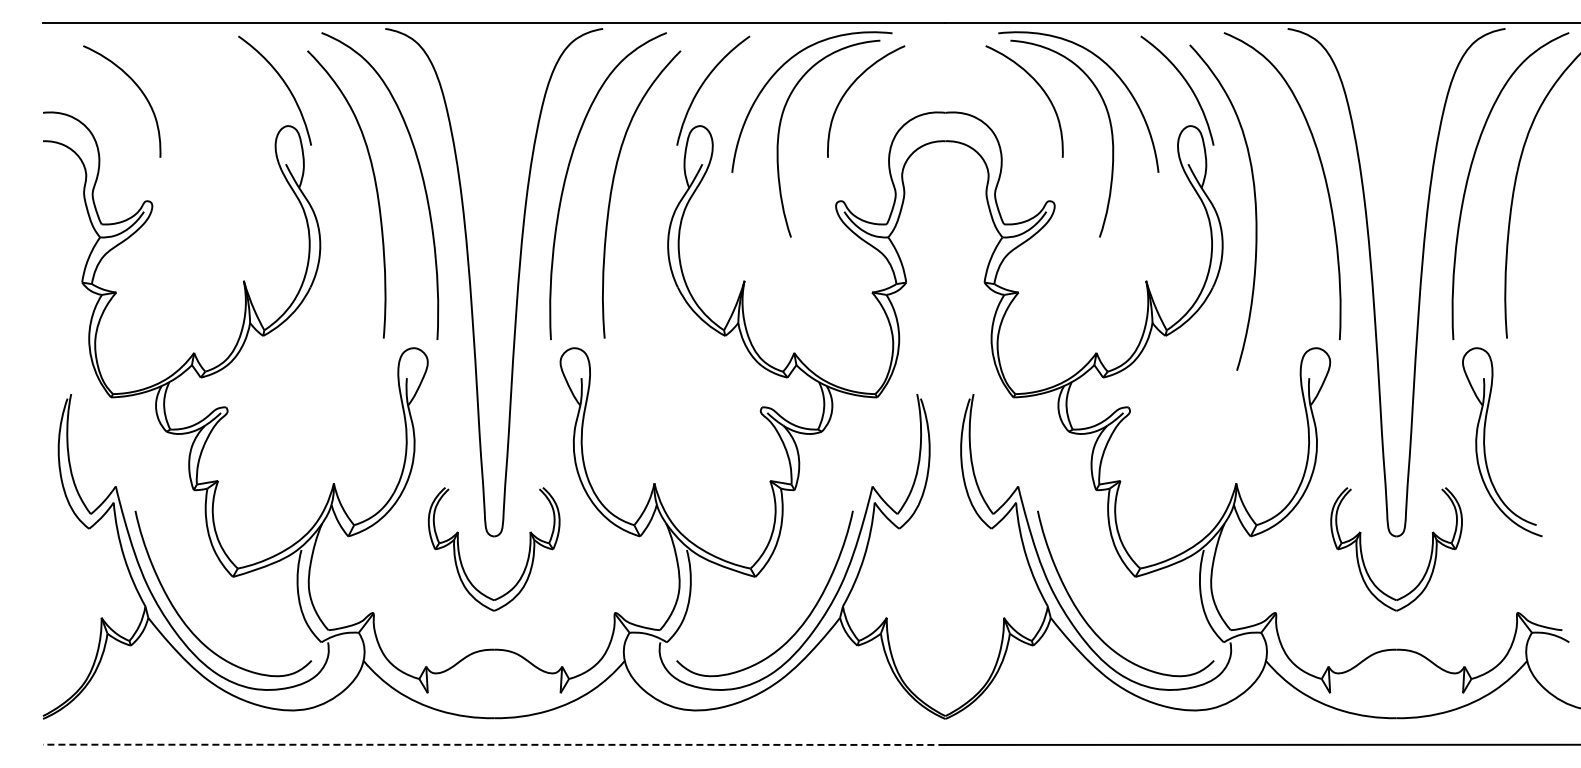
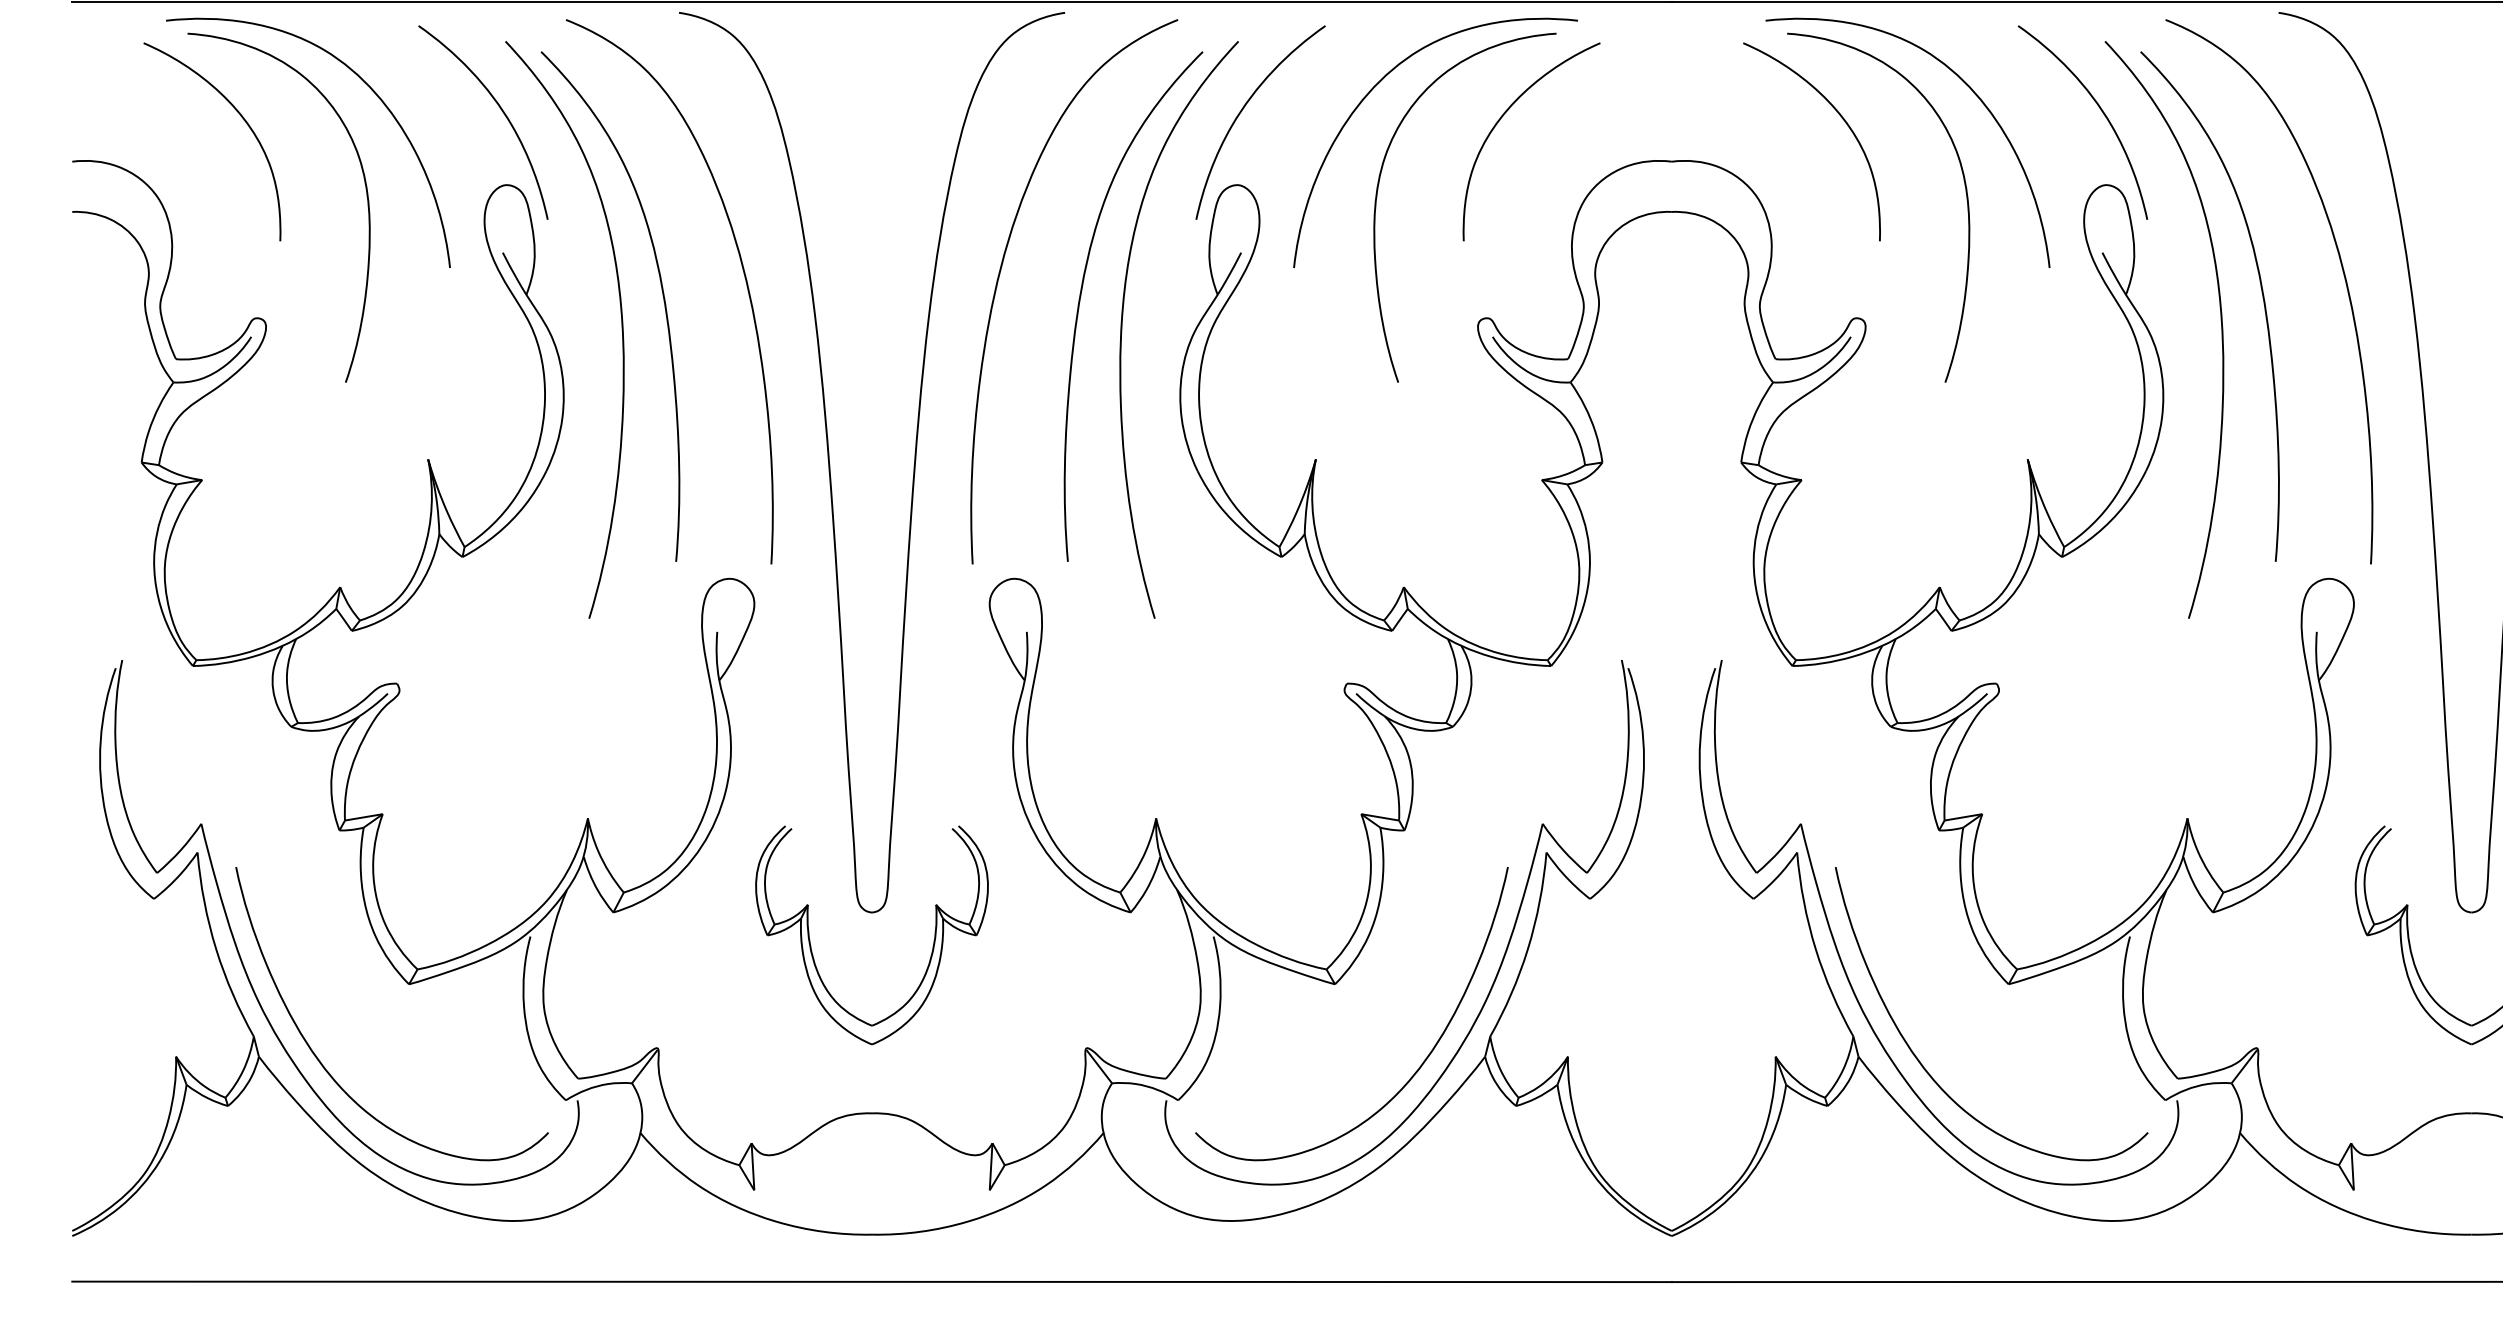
part: (207, 126) -> (363, 185), added
curve: (1278, 192) -> (2262, 302), added
curve: (636, 201) -> (1124, 318), added
curve: (352, 207) -> (620, 329), added
line: (493, 744) -> (870, 1281), dashed -> solid

